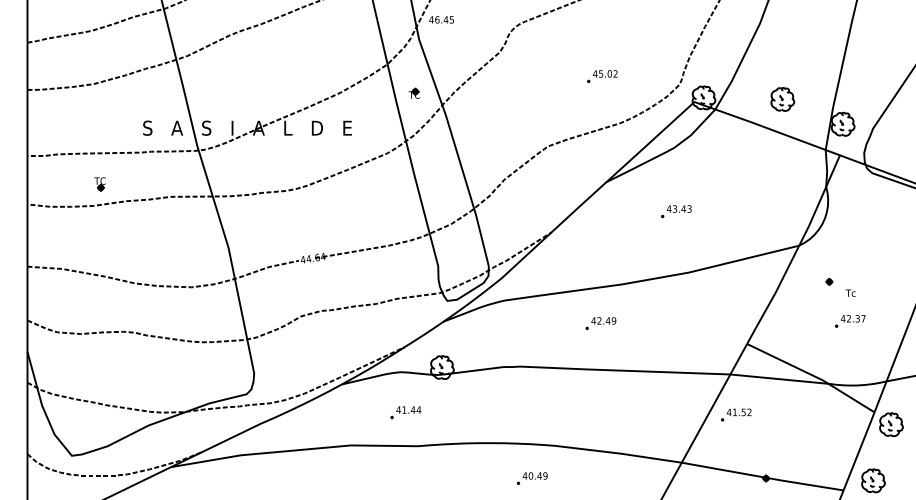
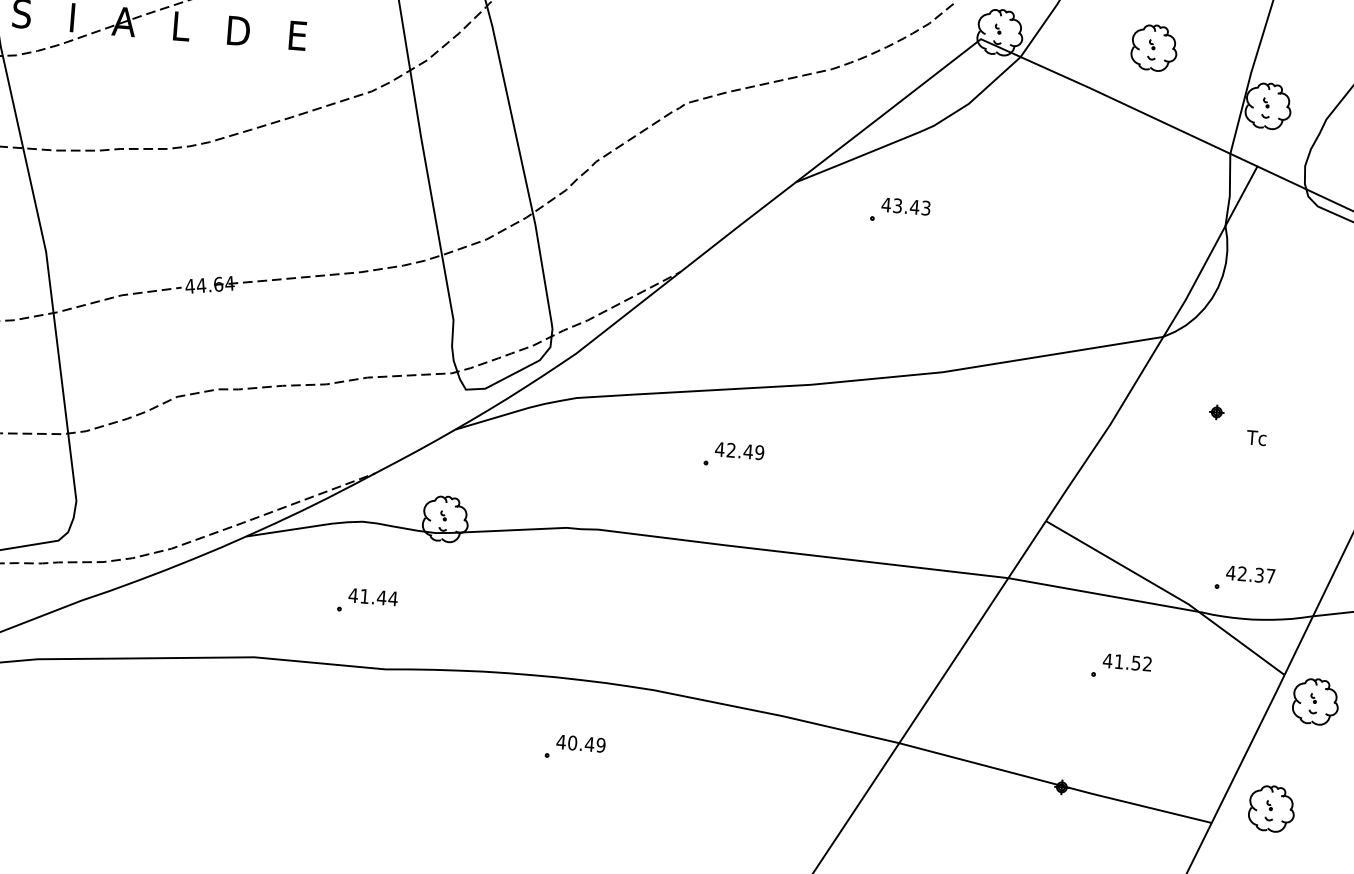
part: (676, 211) -> (900, 210), moved
part: (850, 321) -> (1244, 579), moved
part: (600, 323) -> (732, 455), moved
part: (736, 414) -> (1121, 666), moved
part: (531, 478) -> (573, 748), moved

